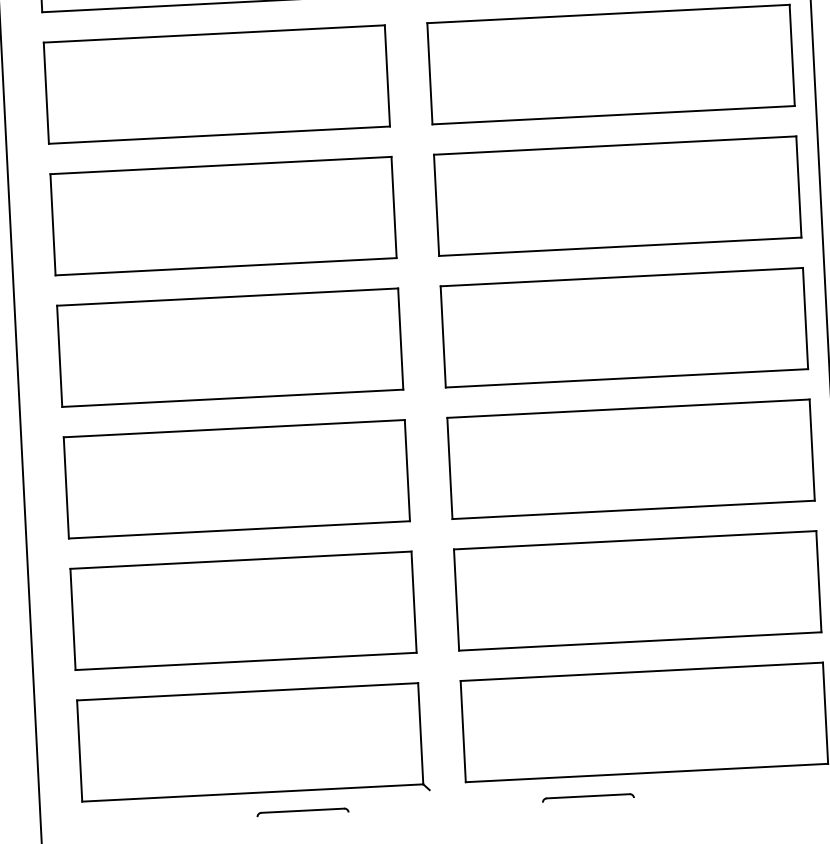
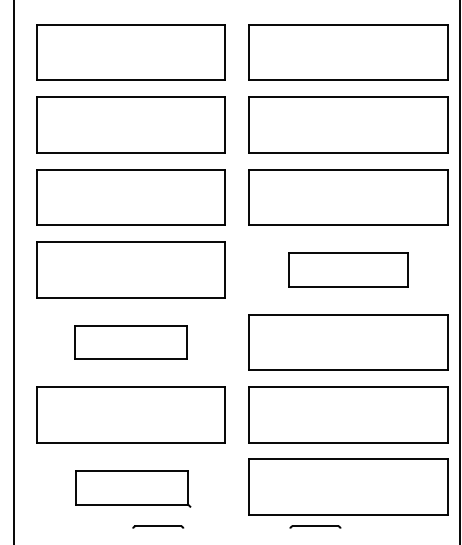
part: (624, 326) -> (348, 269), size x0.6
part: (235, 479) -> (130, 342), size x0.6
part: (252, 744) -> (132, 488), size x0.6

